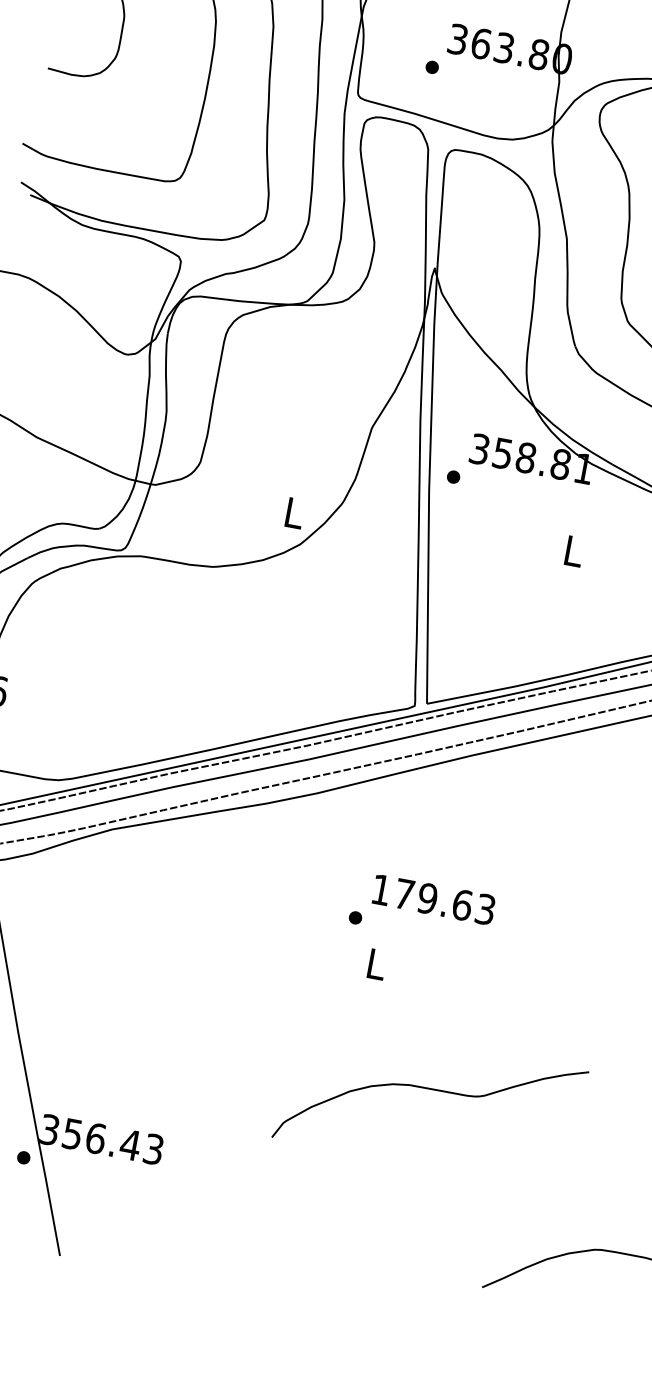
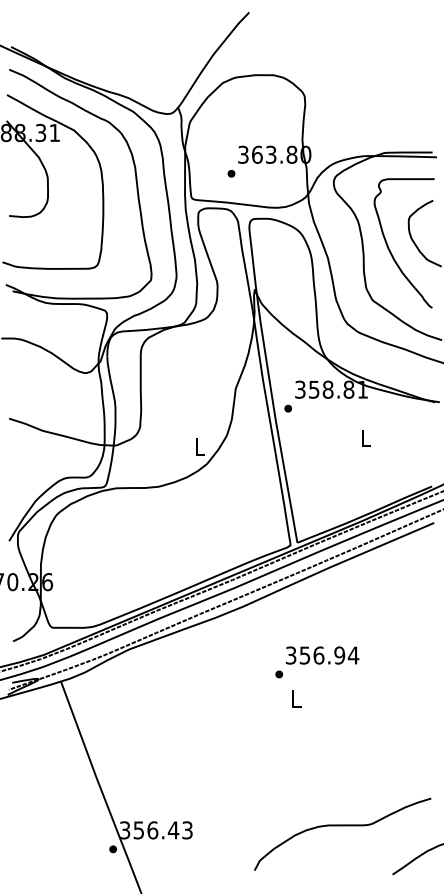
text: (433, 899) -> (322, 655), 179.63 -> 356.94
curve: (432, 1091) -> (342, 826), moved

